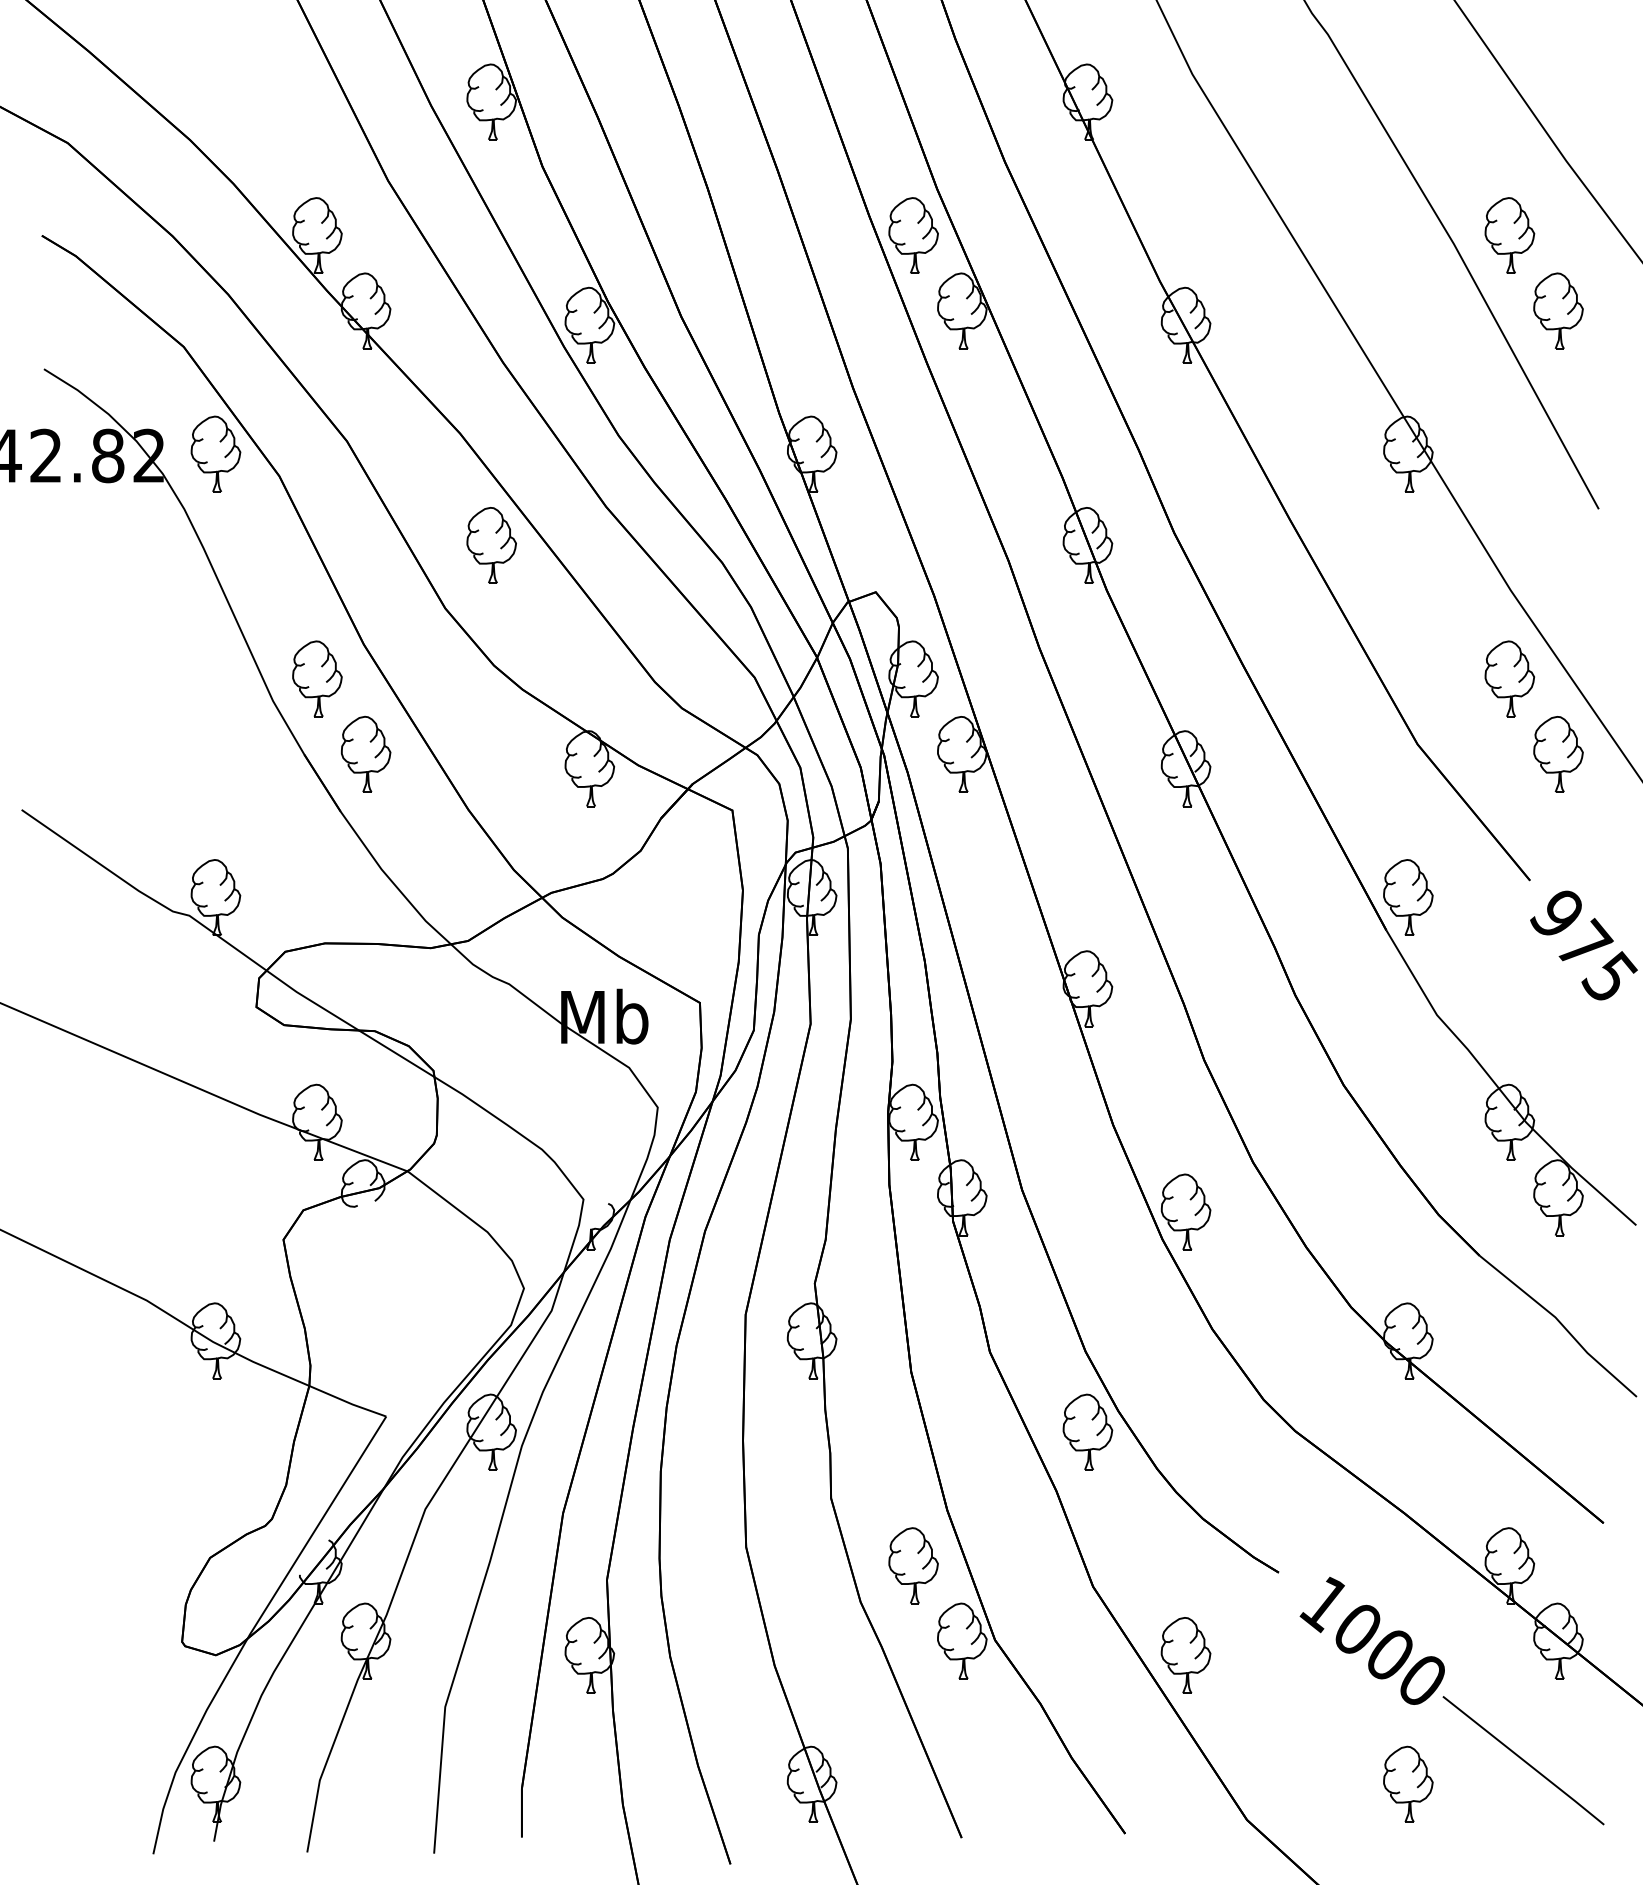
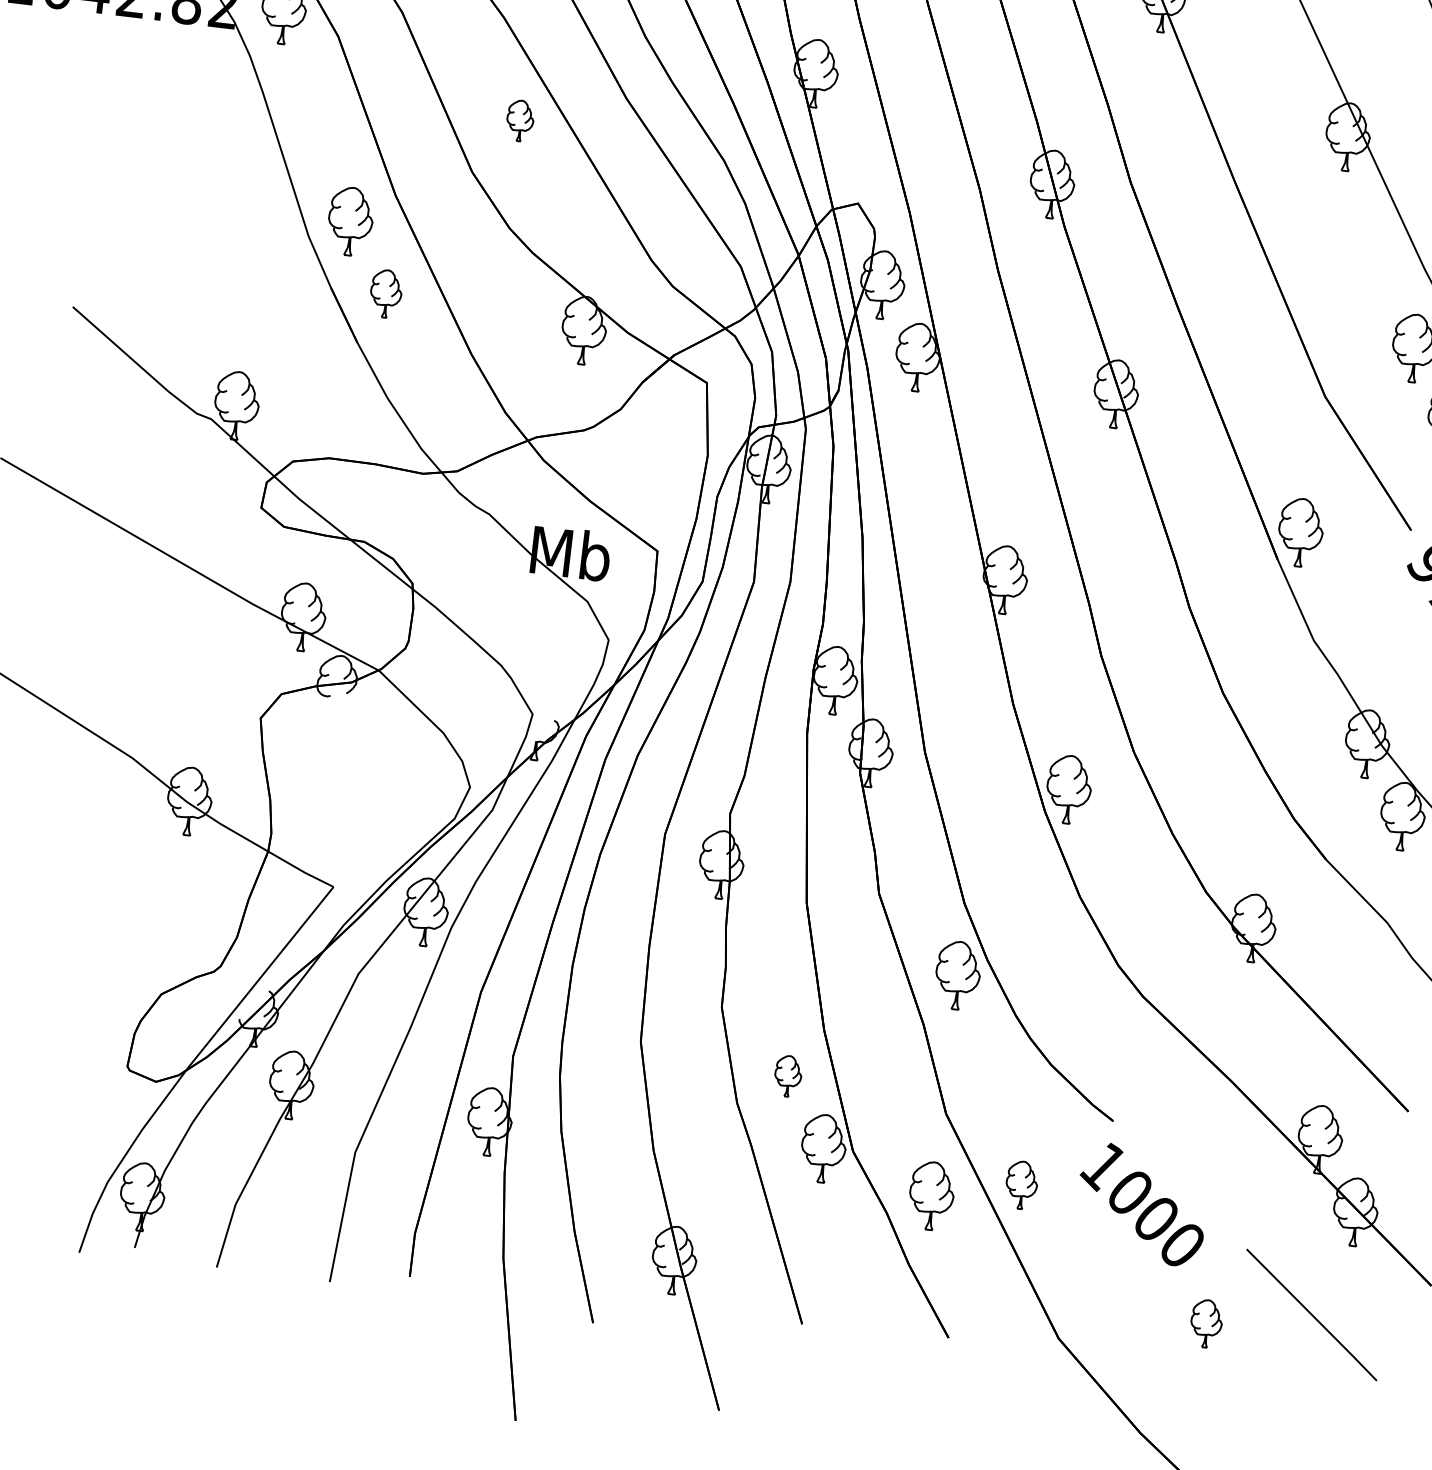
part: (491, 545) -> (520, 120), size x0.6
part: (366, 753) -> (386, 293), size x0.7
part: (913, 1565) -> (788, 1075), size x0.6
text: (1371, 1640) -> (1141, 1204), moved
part: (1185, 1655) -> (1021, 1185), size x0.7
part: (1087, 1678) -> (931, 1195), added
part: (1408, 1783) -> (1206, 1323), size x0.7

